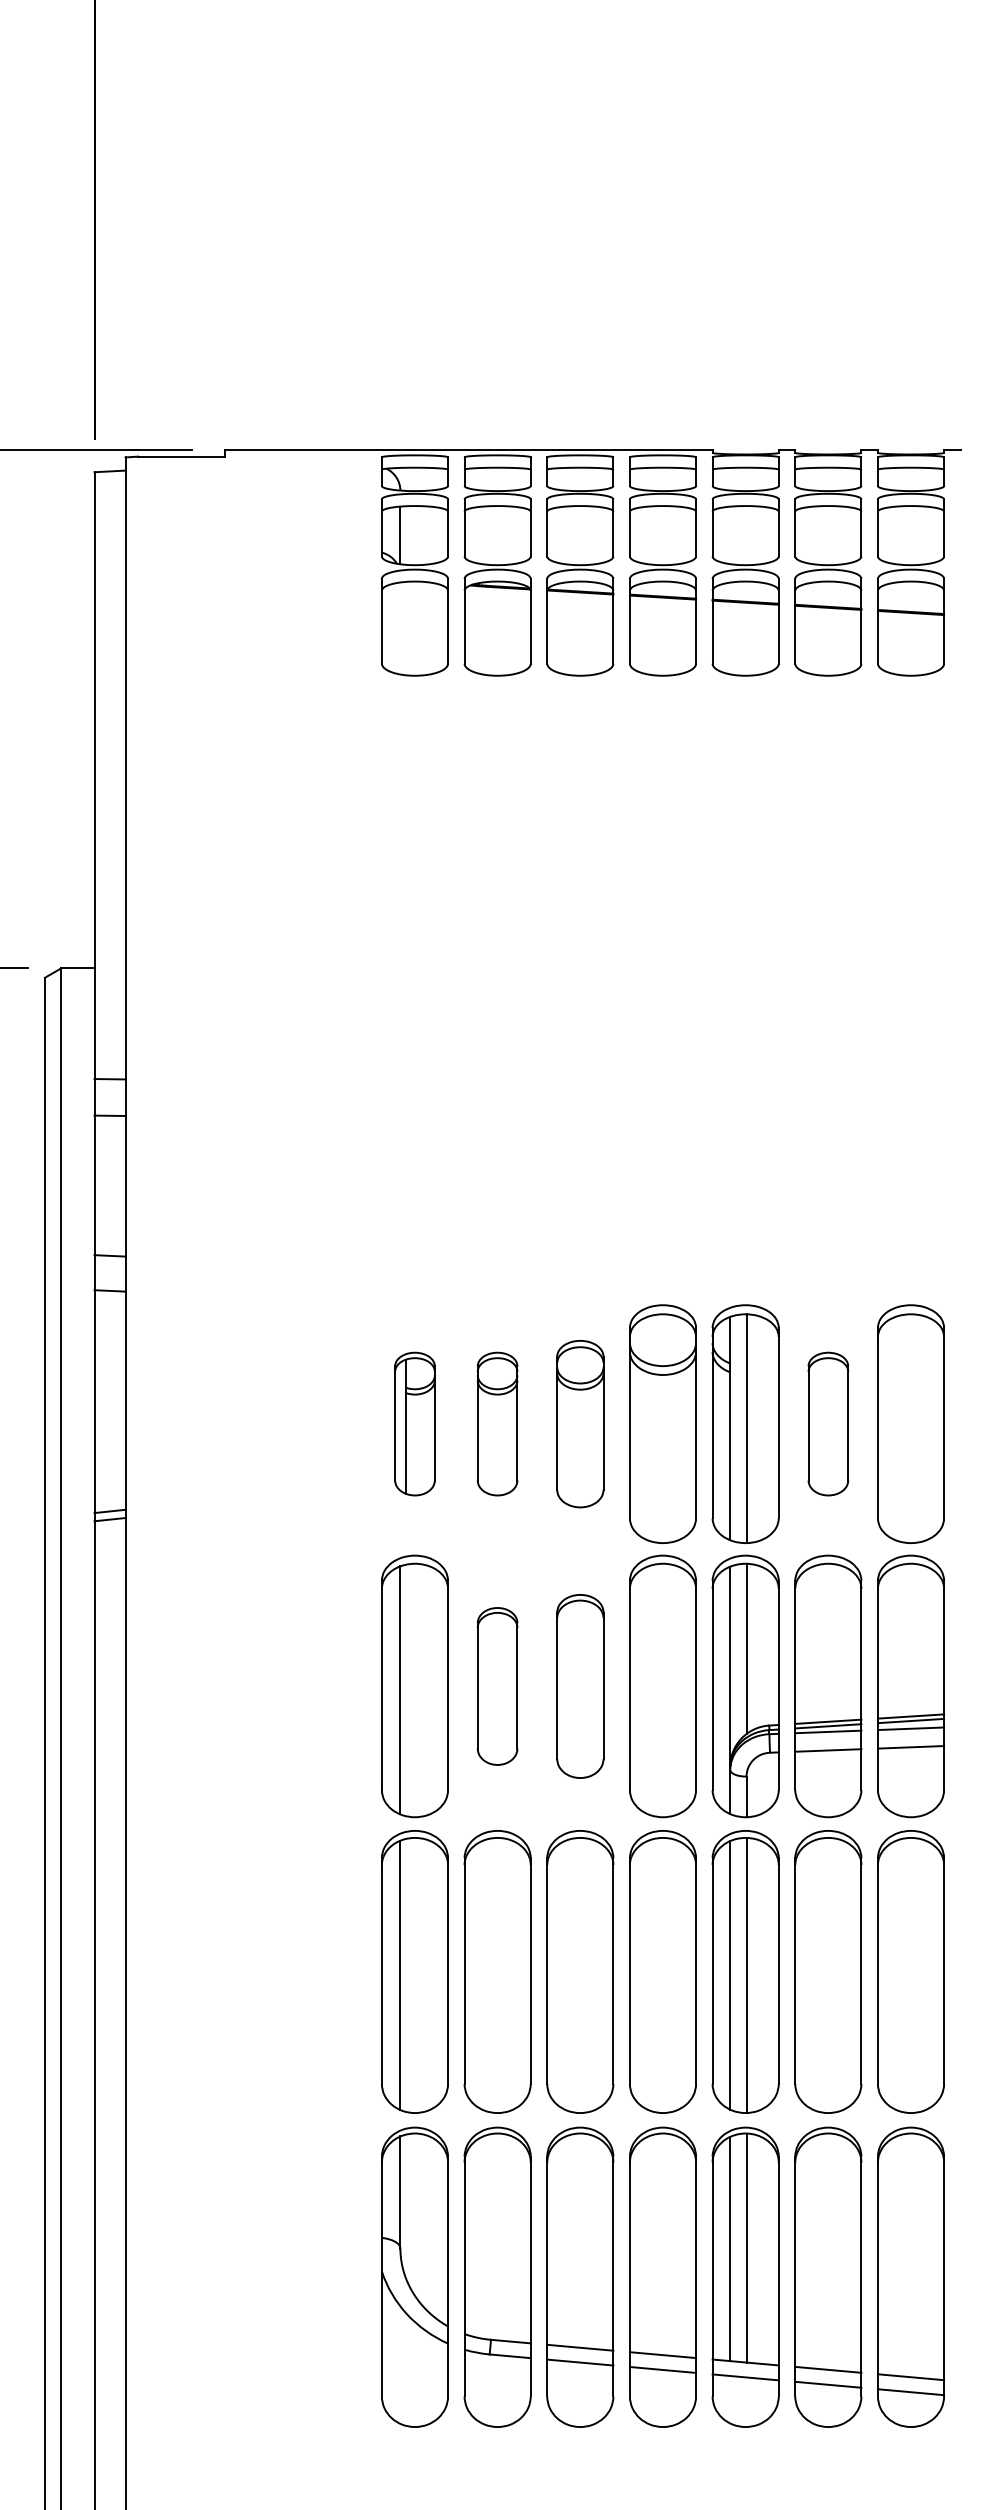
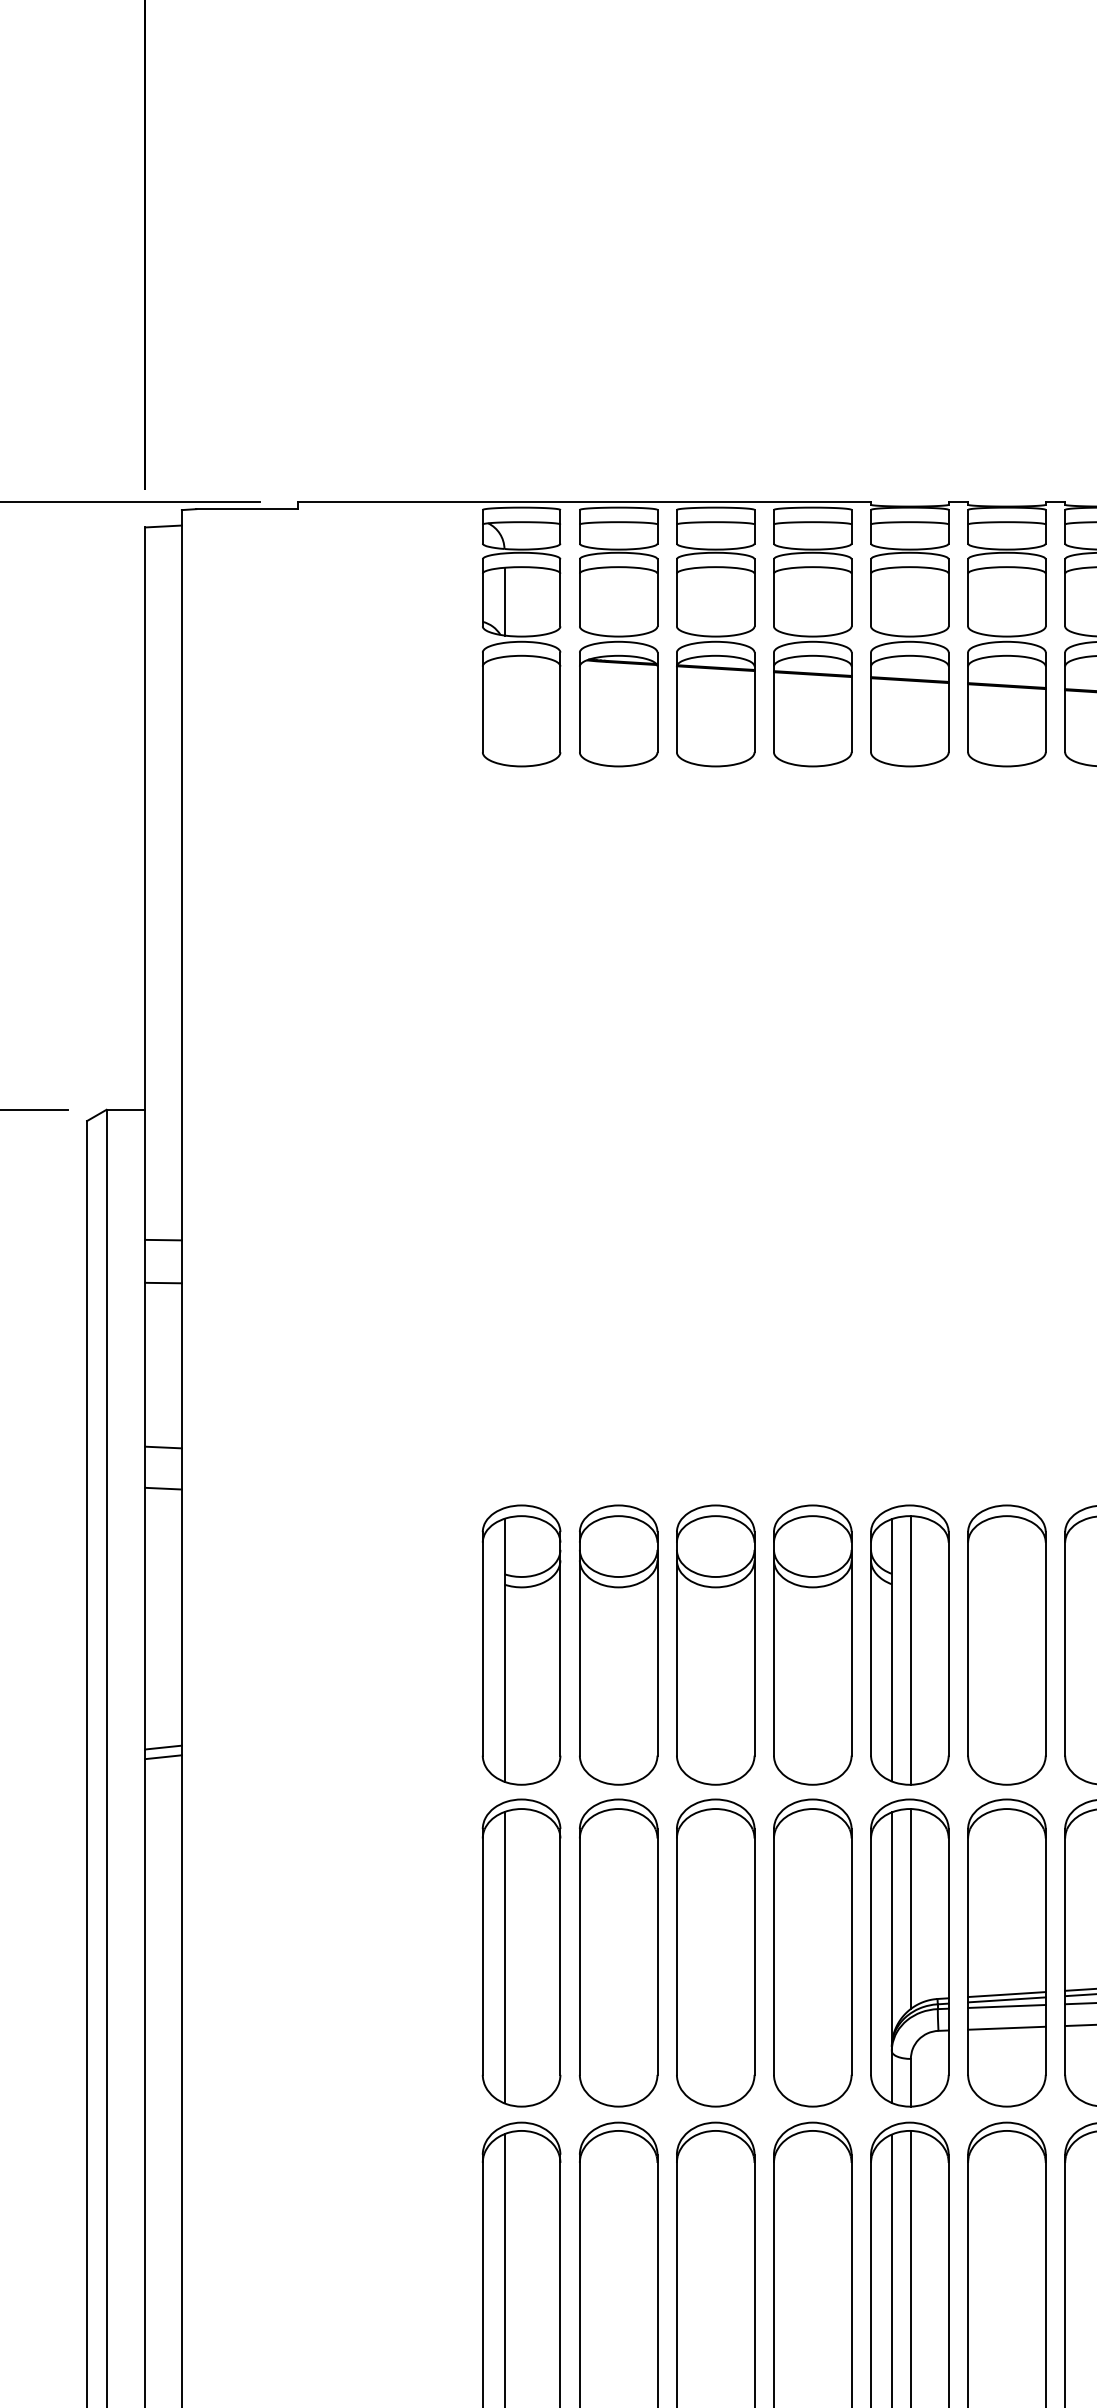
part: (414, 1423) -> (521, 1644), size x1.67
part: (497, 1423) -> (618, 1644), size x1.67
part: (580, 1423) -> (715, 1644), size x1.43
part: (828, 1423) -> (1007, 1644), size x1.67
part: (497, 1686) -> (618, 1953), size x1.67
part: (580, 1686) -> (715, 1953), size x1.43

